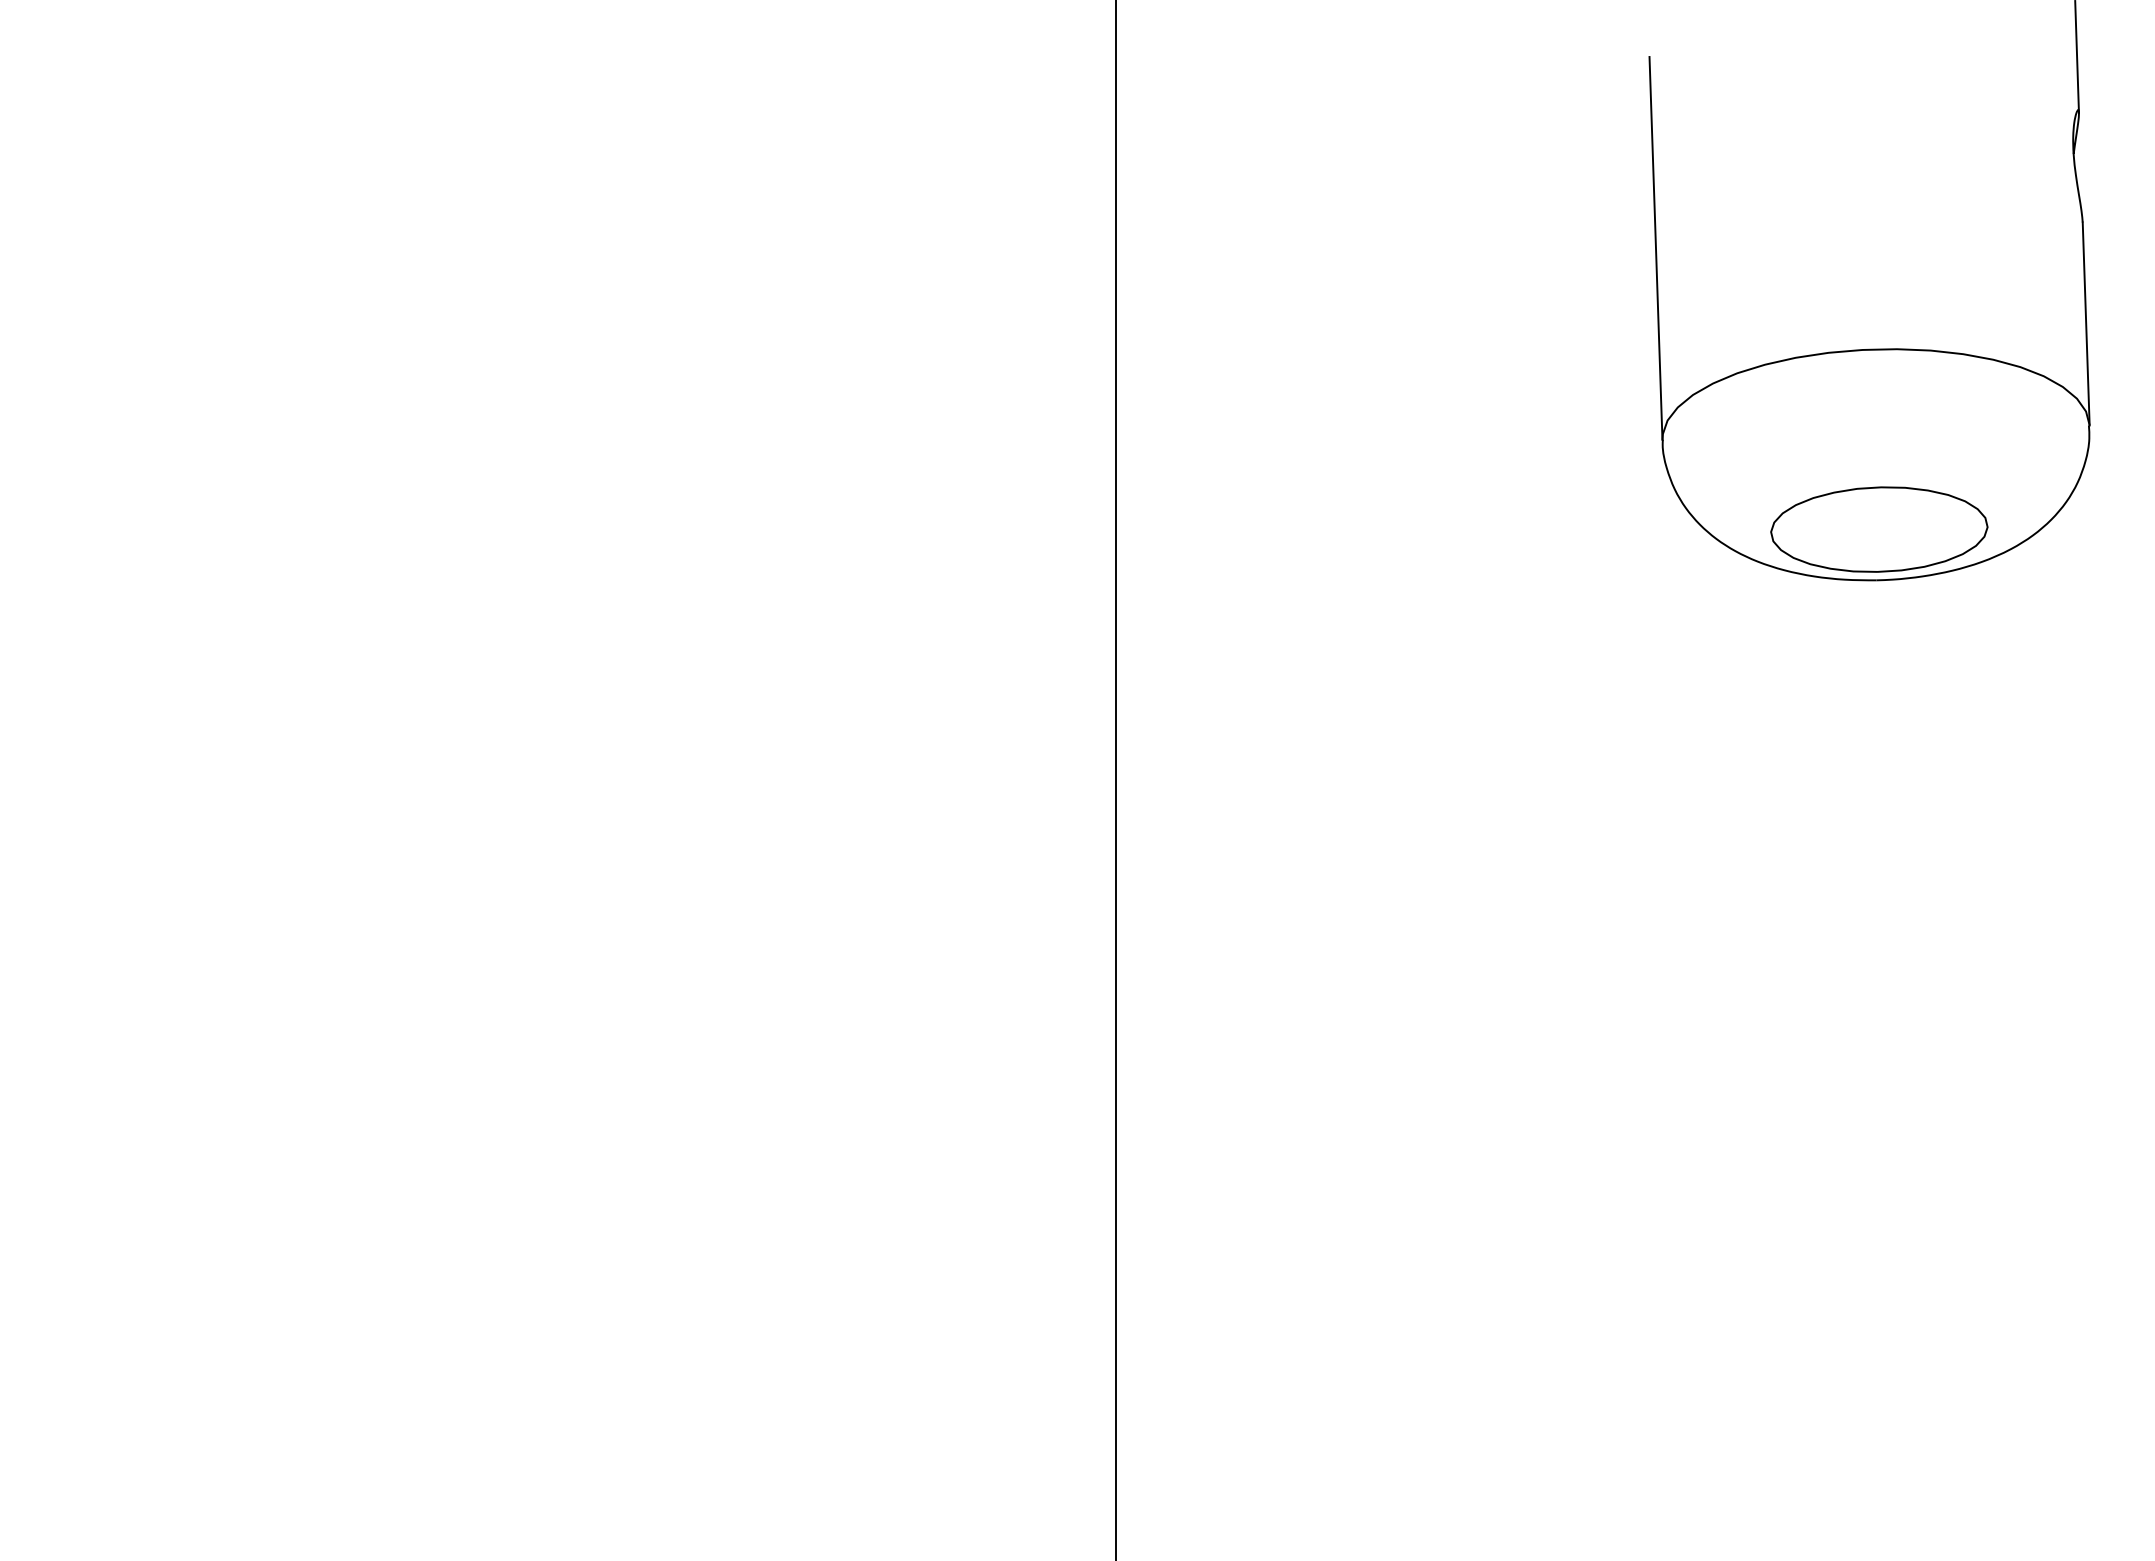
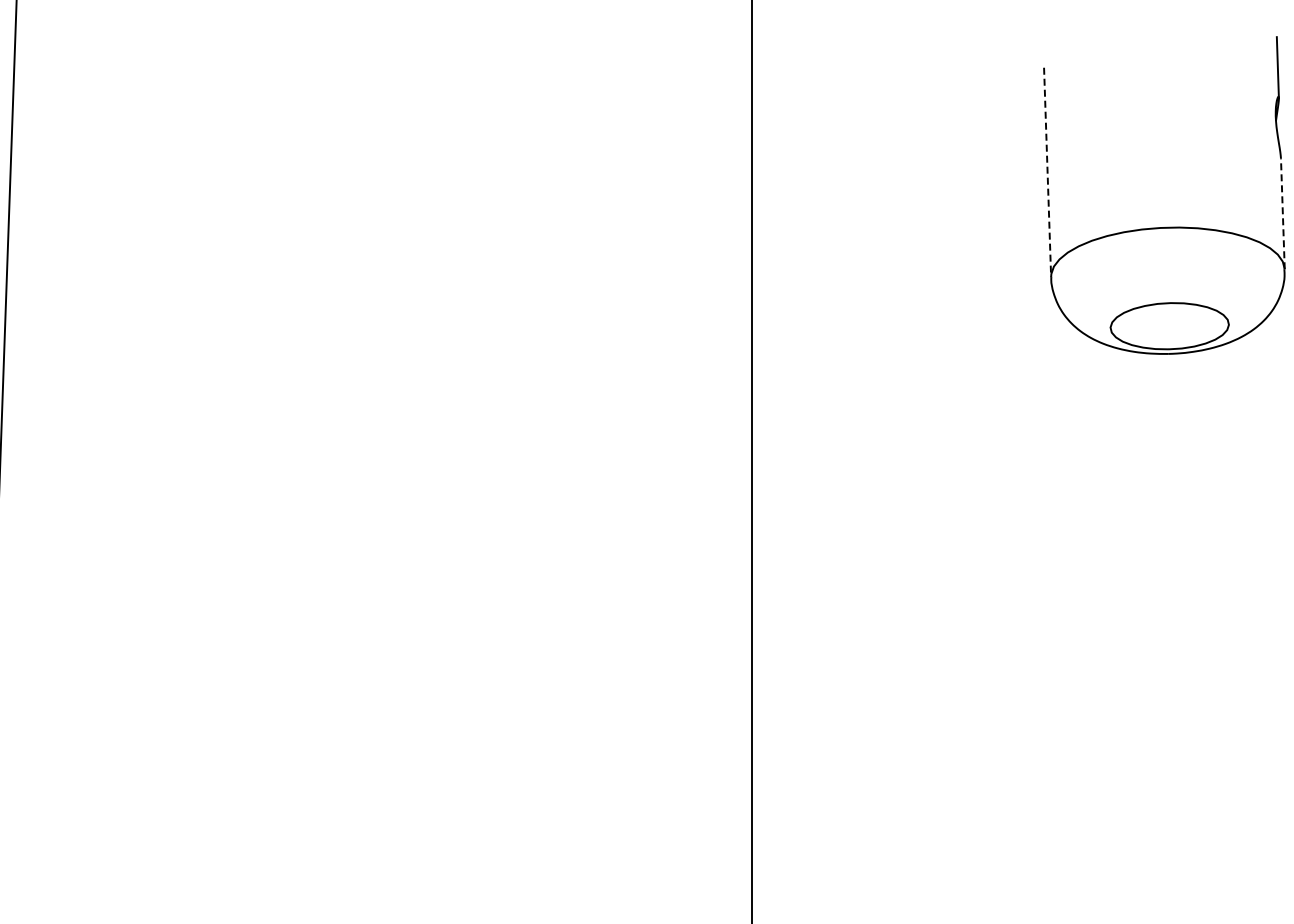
line: (1655, 248) -> (1047, 172), solid -> dashed
line: (2085, 323) -> (1282, 213), solid -> dashed

